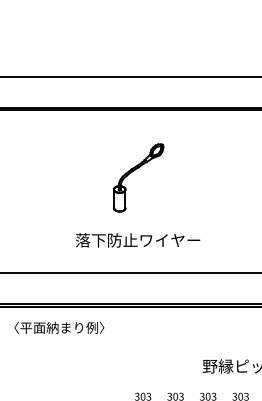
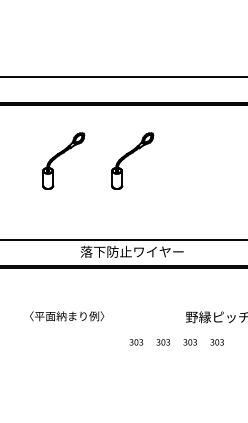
part: (55, 177) -> (63, 160), added
text: (137, 239) -> (131, 251), moved
text: (59, 328) -> (67, 316), moved

